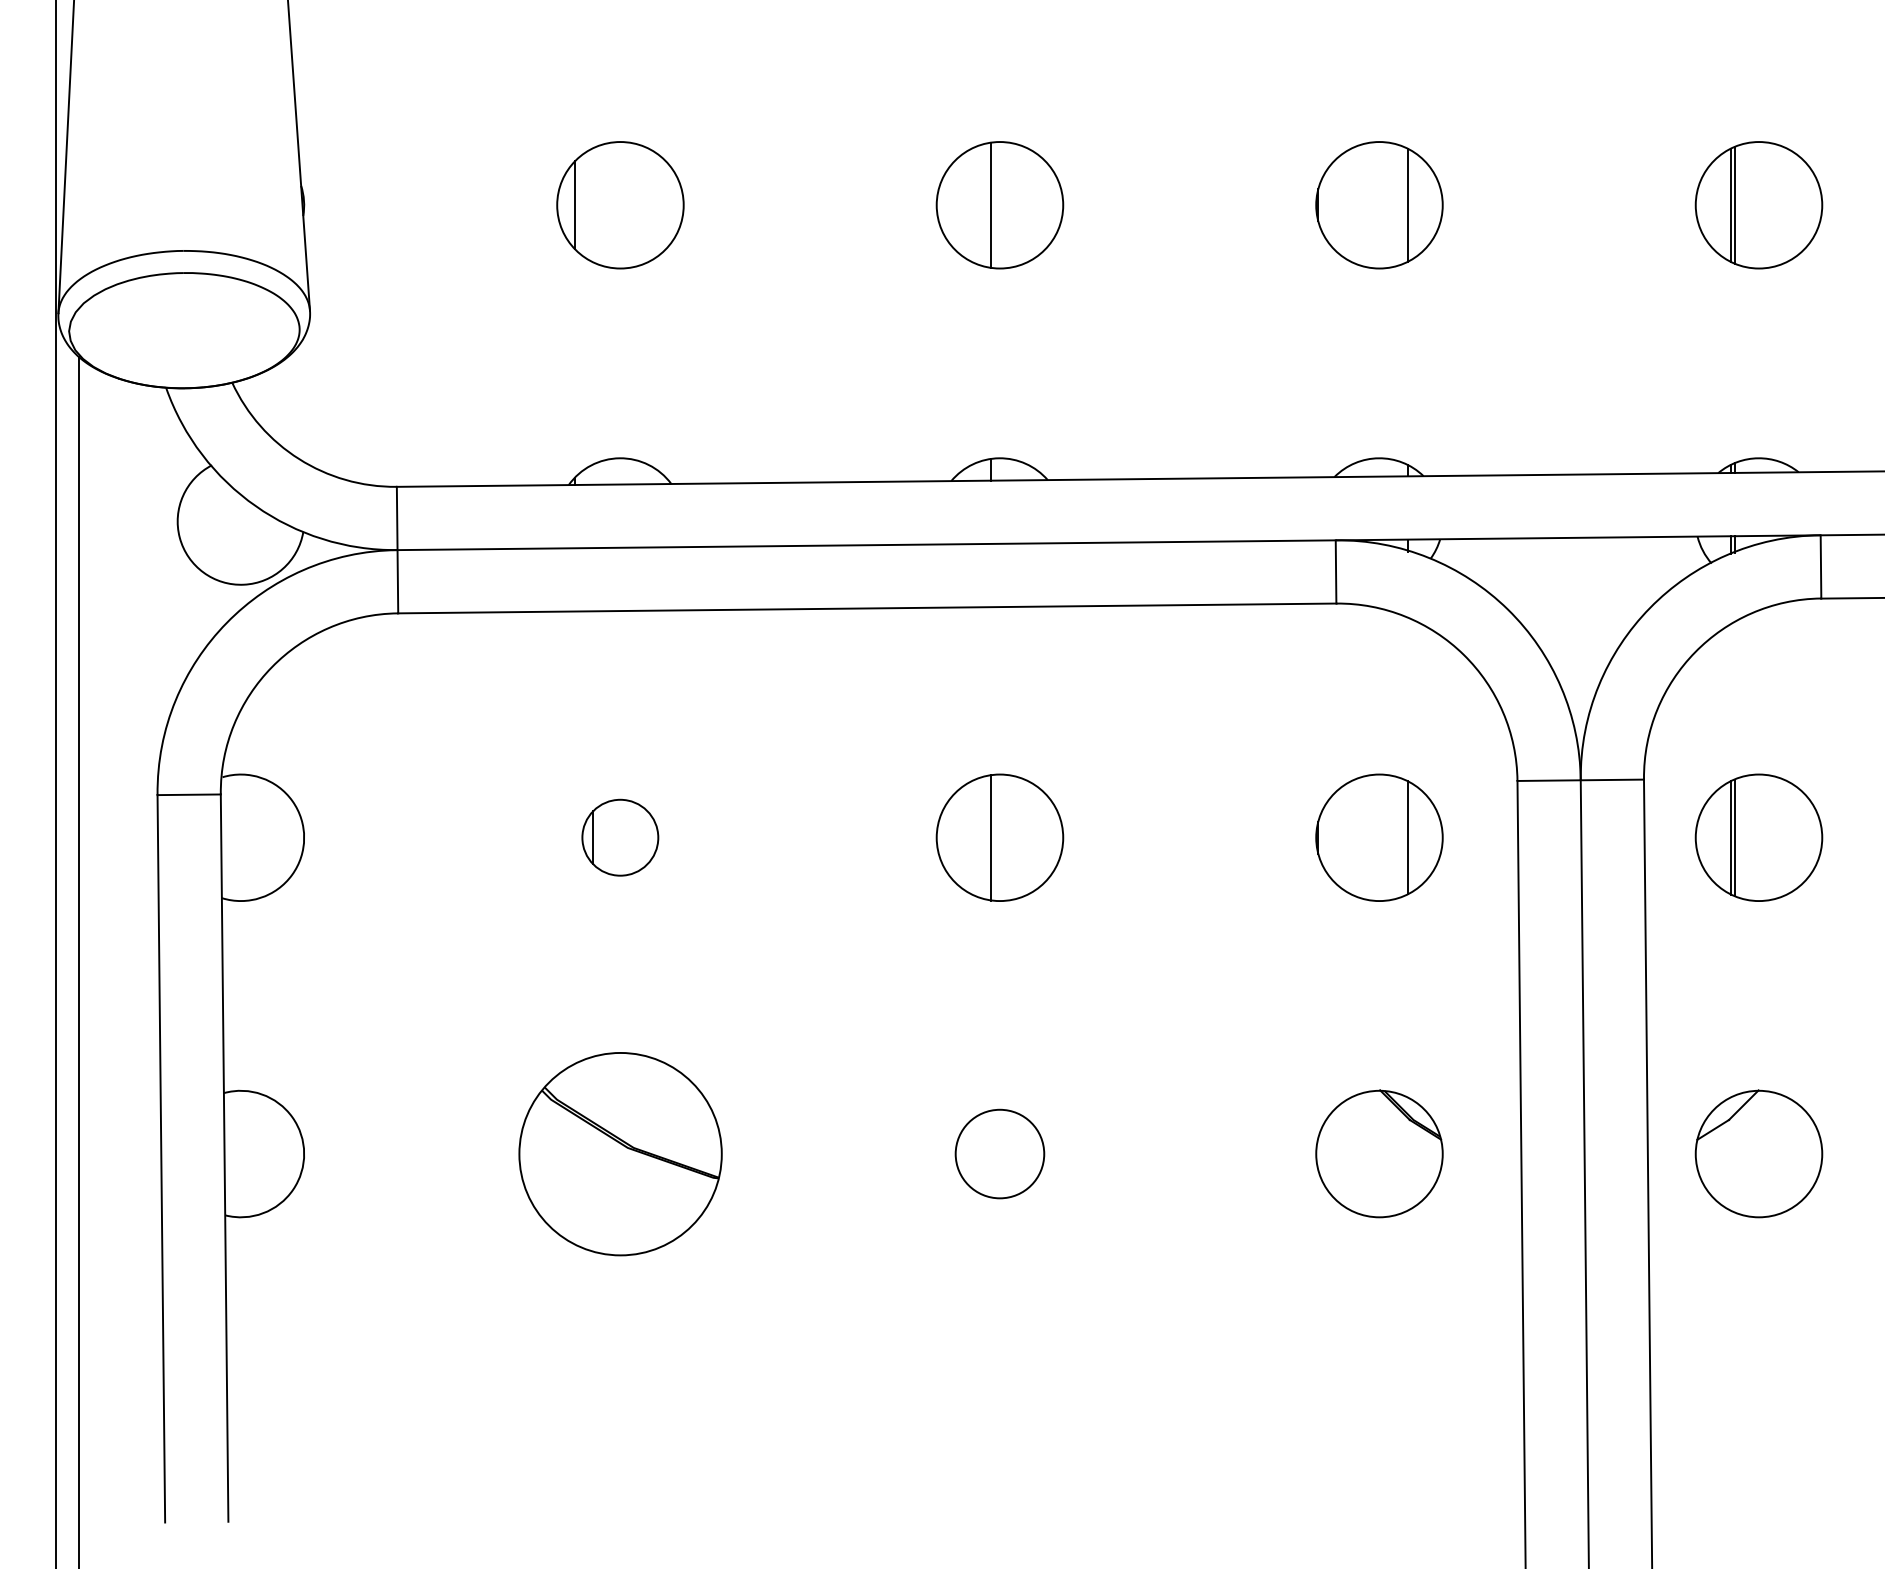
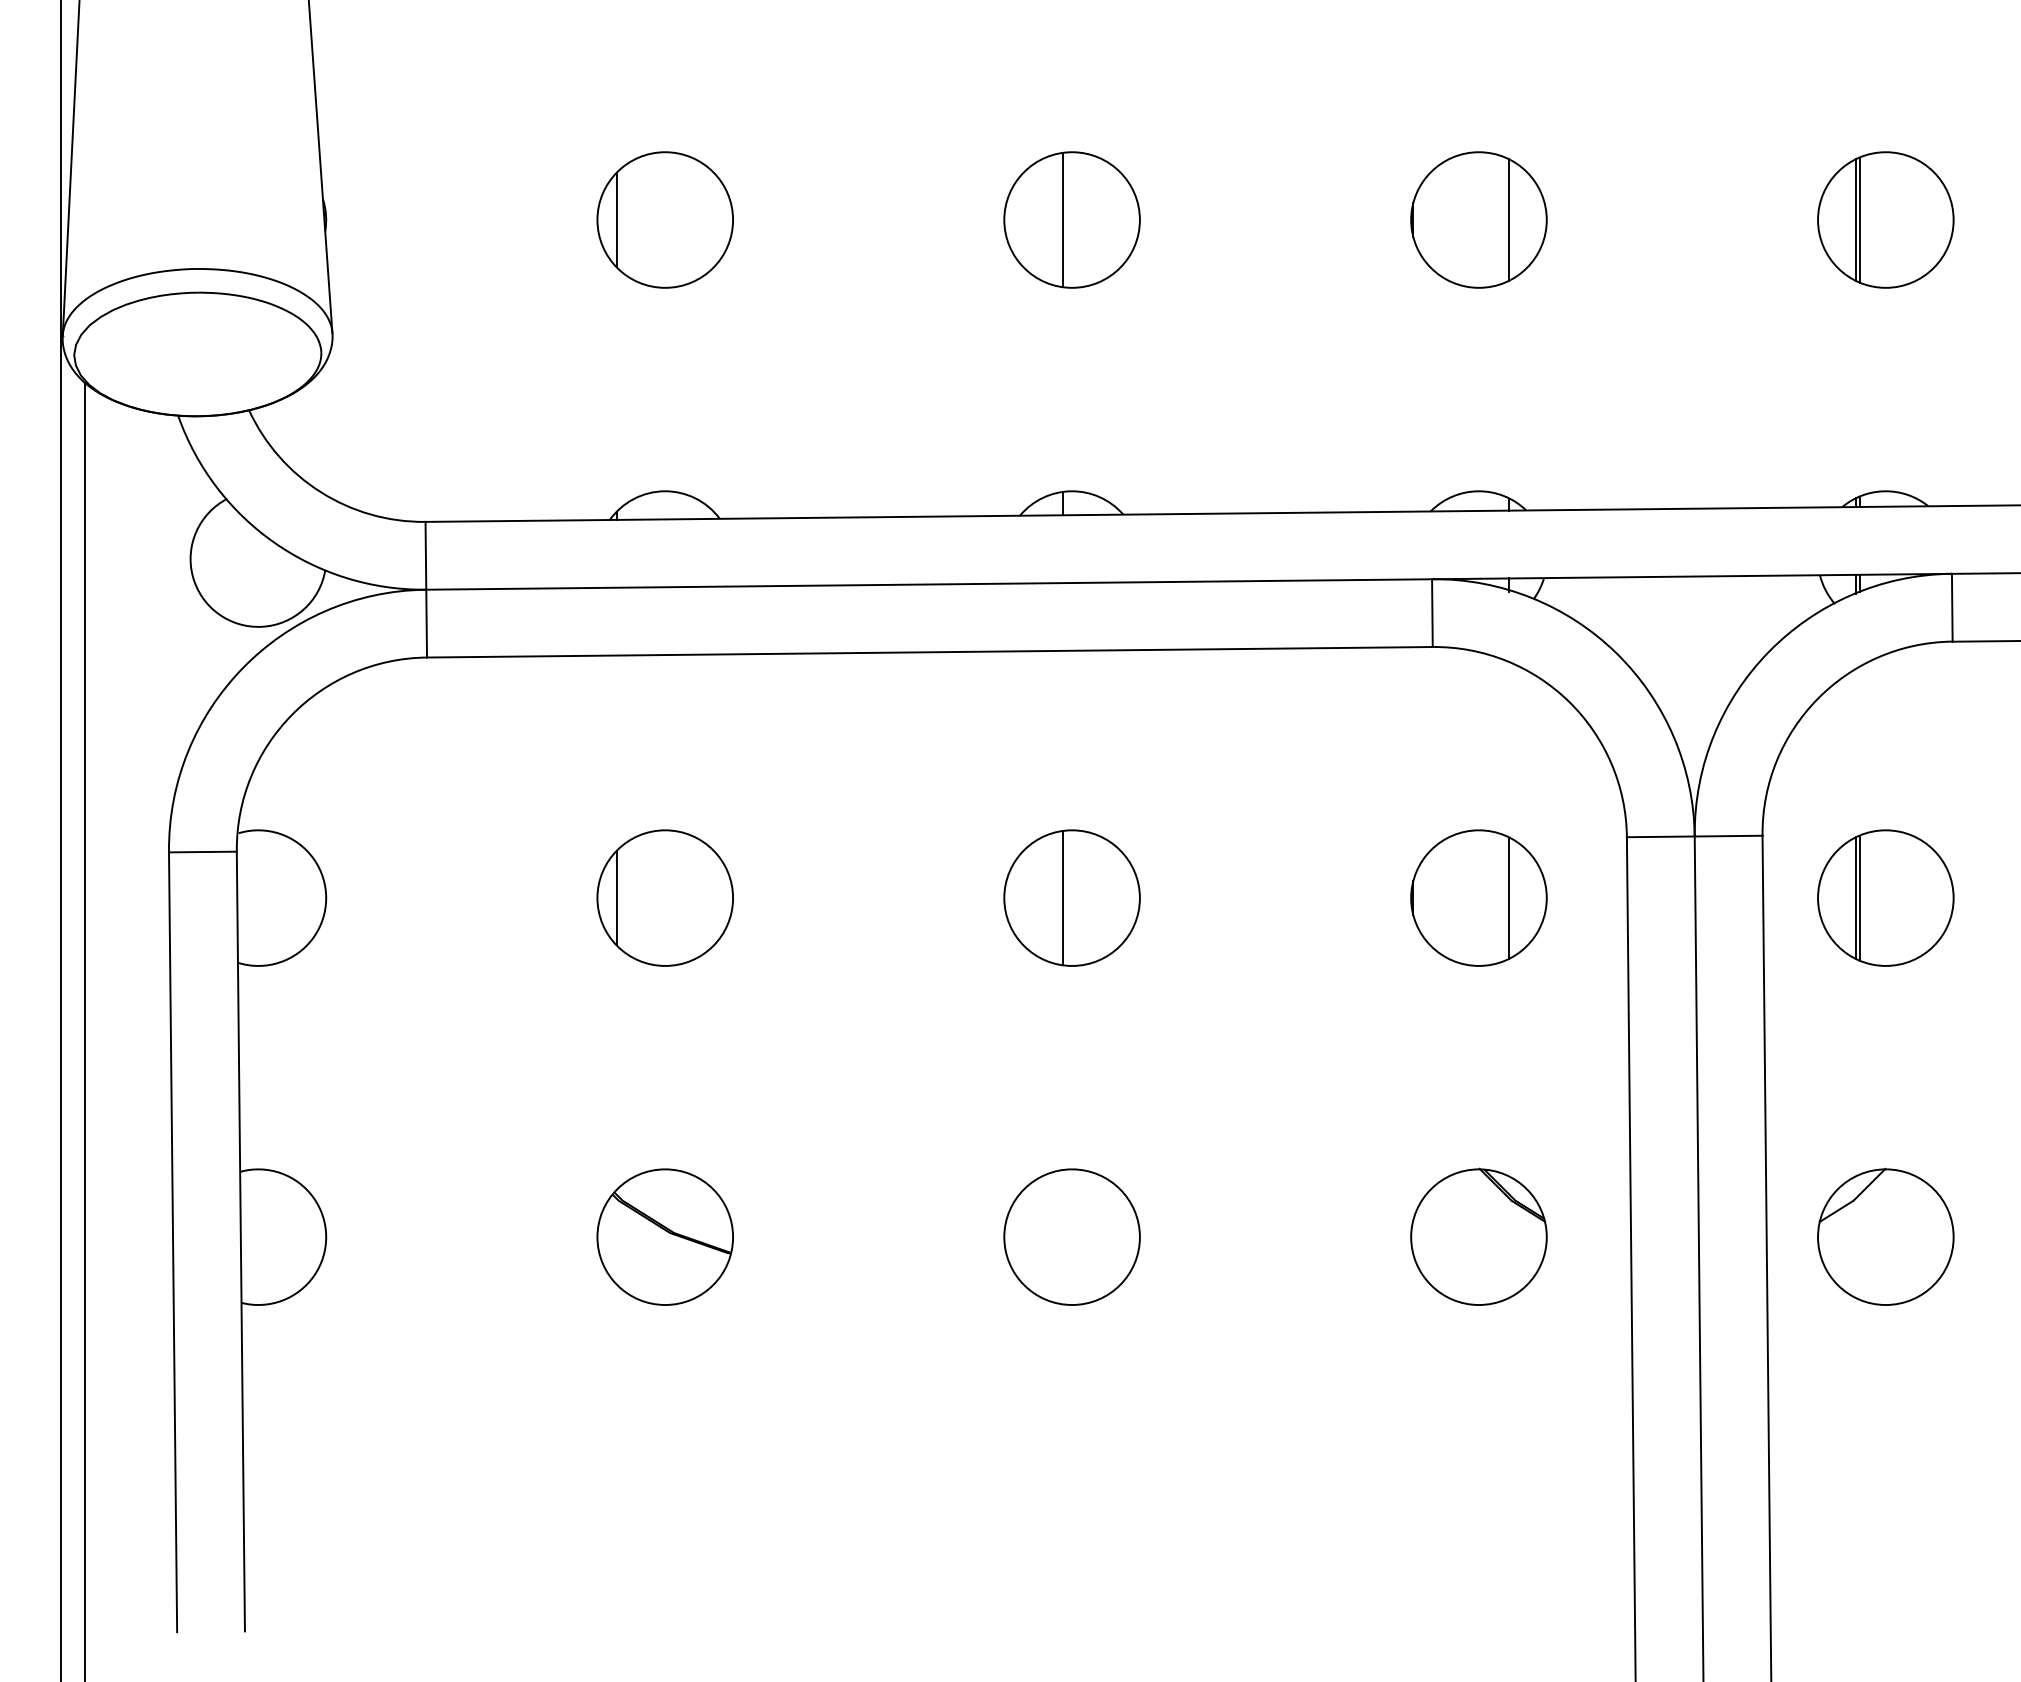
part: (619, 837) -> (664, 897), size x1.67
part: (619, 1153) -> (664, 1236), size x0.62
circle: (999, 1154) -> (1071, 1237), size x1.43

